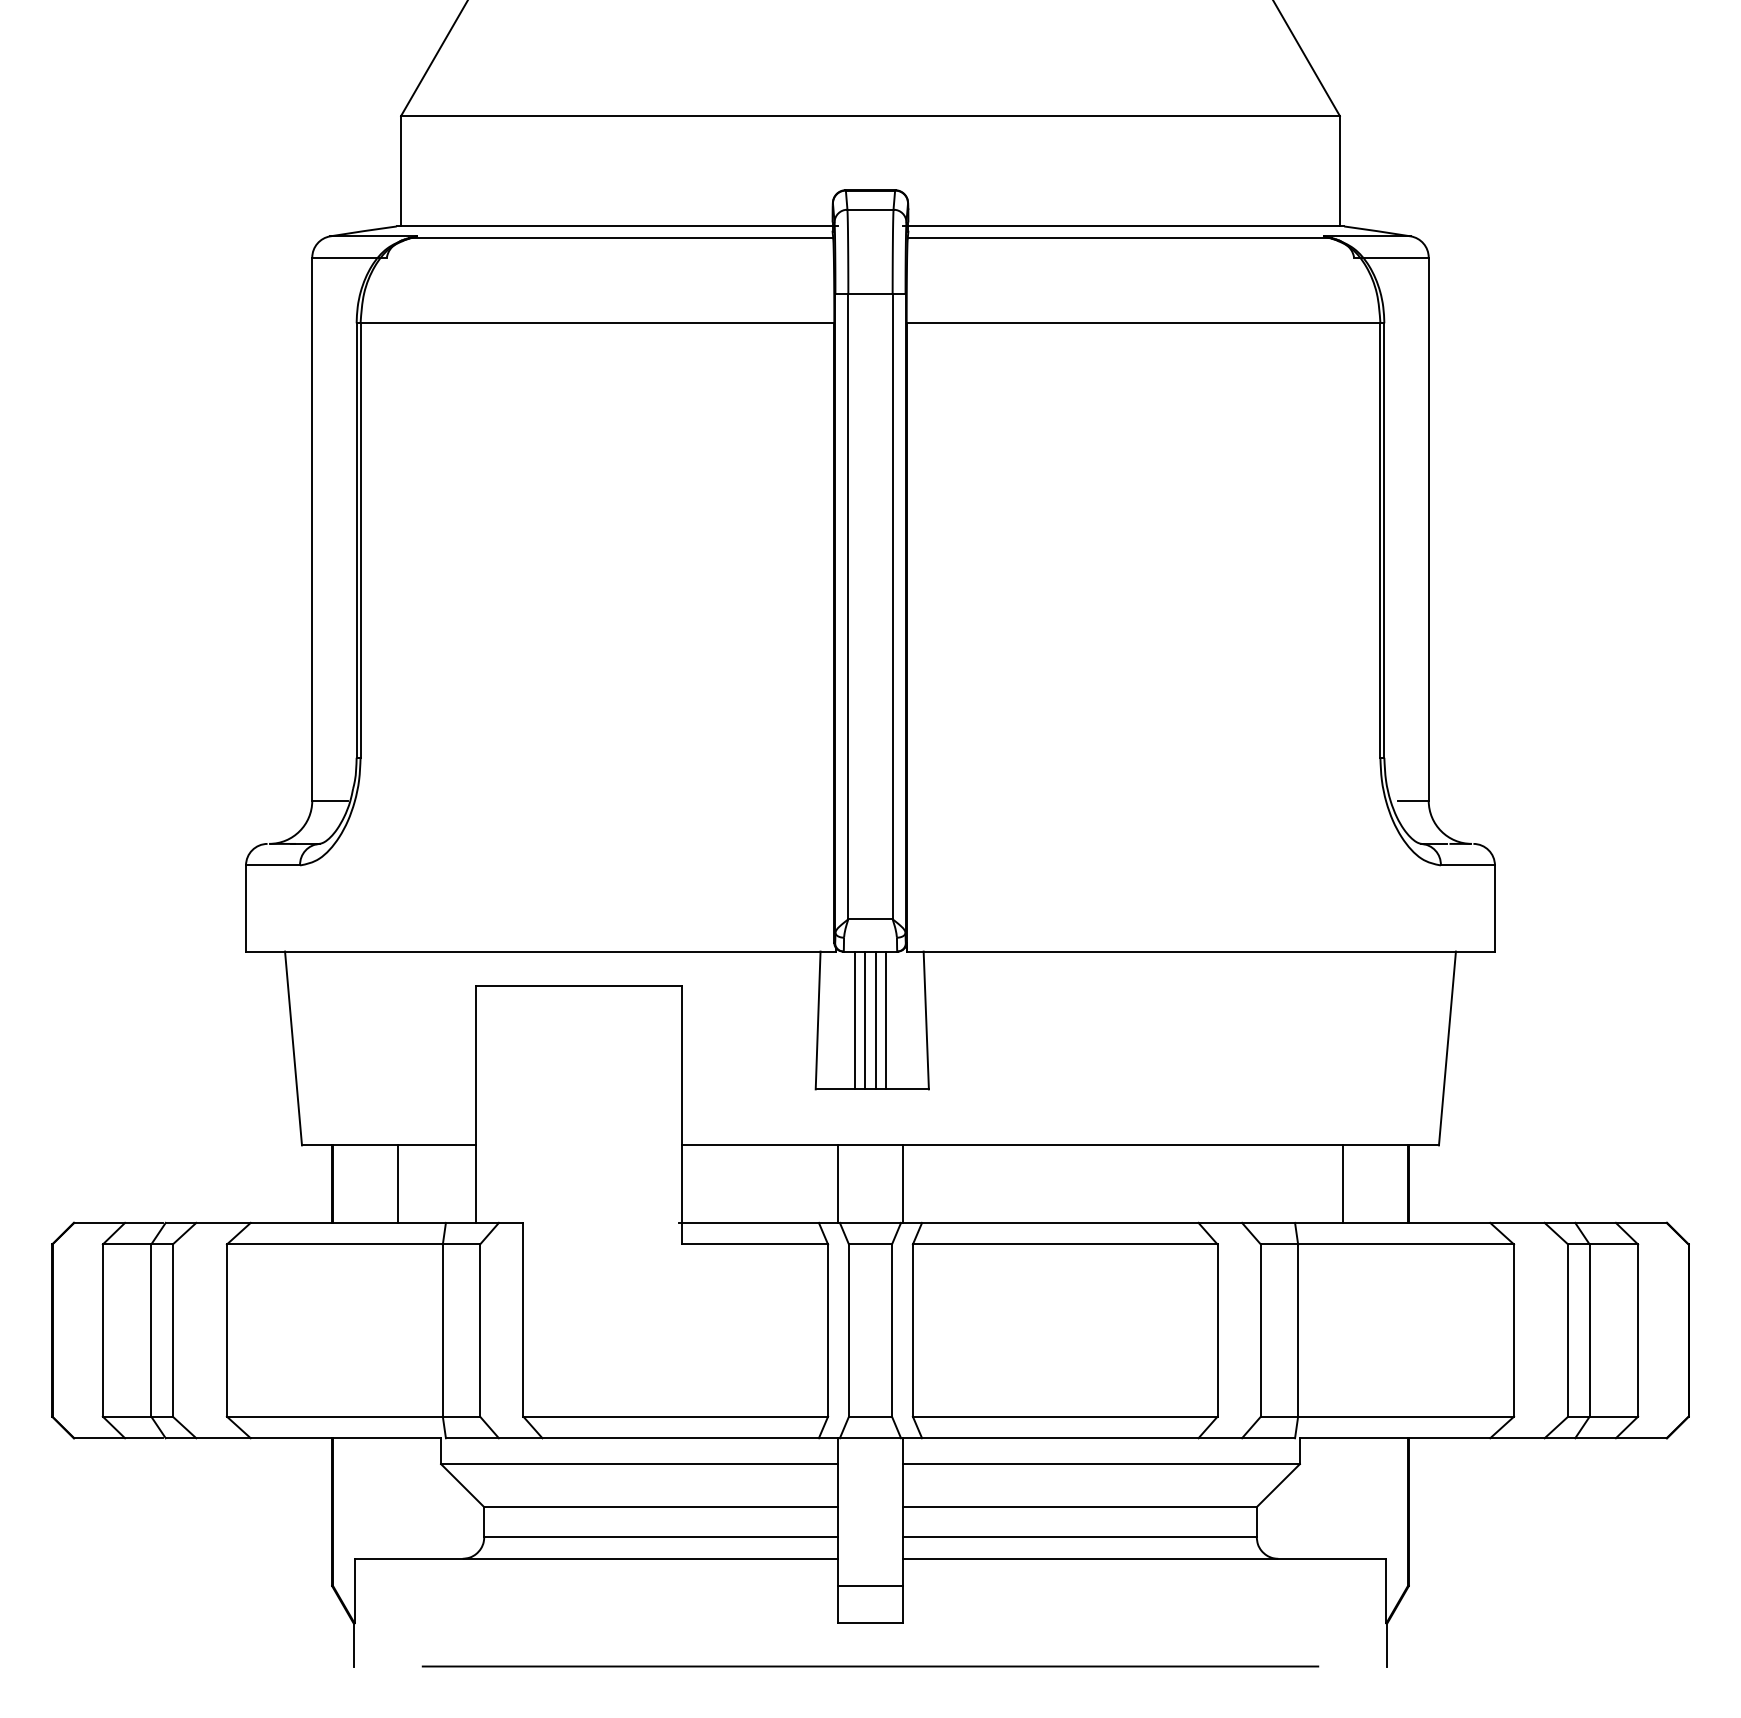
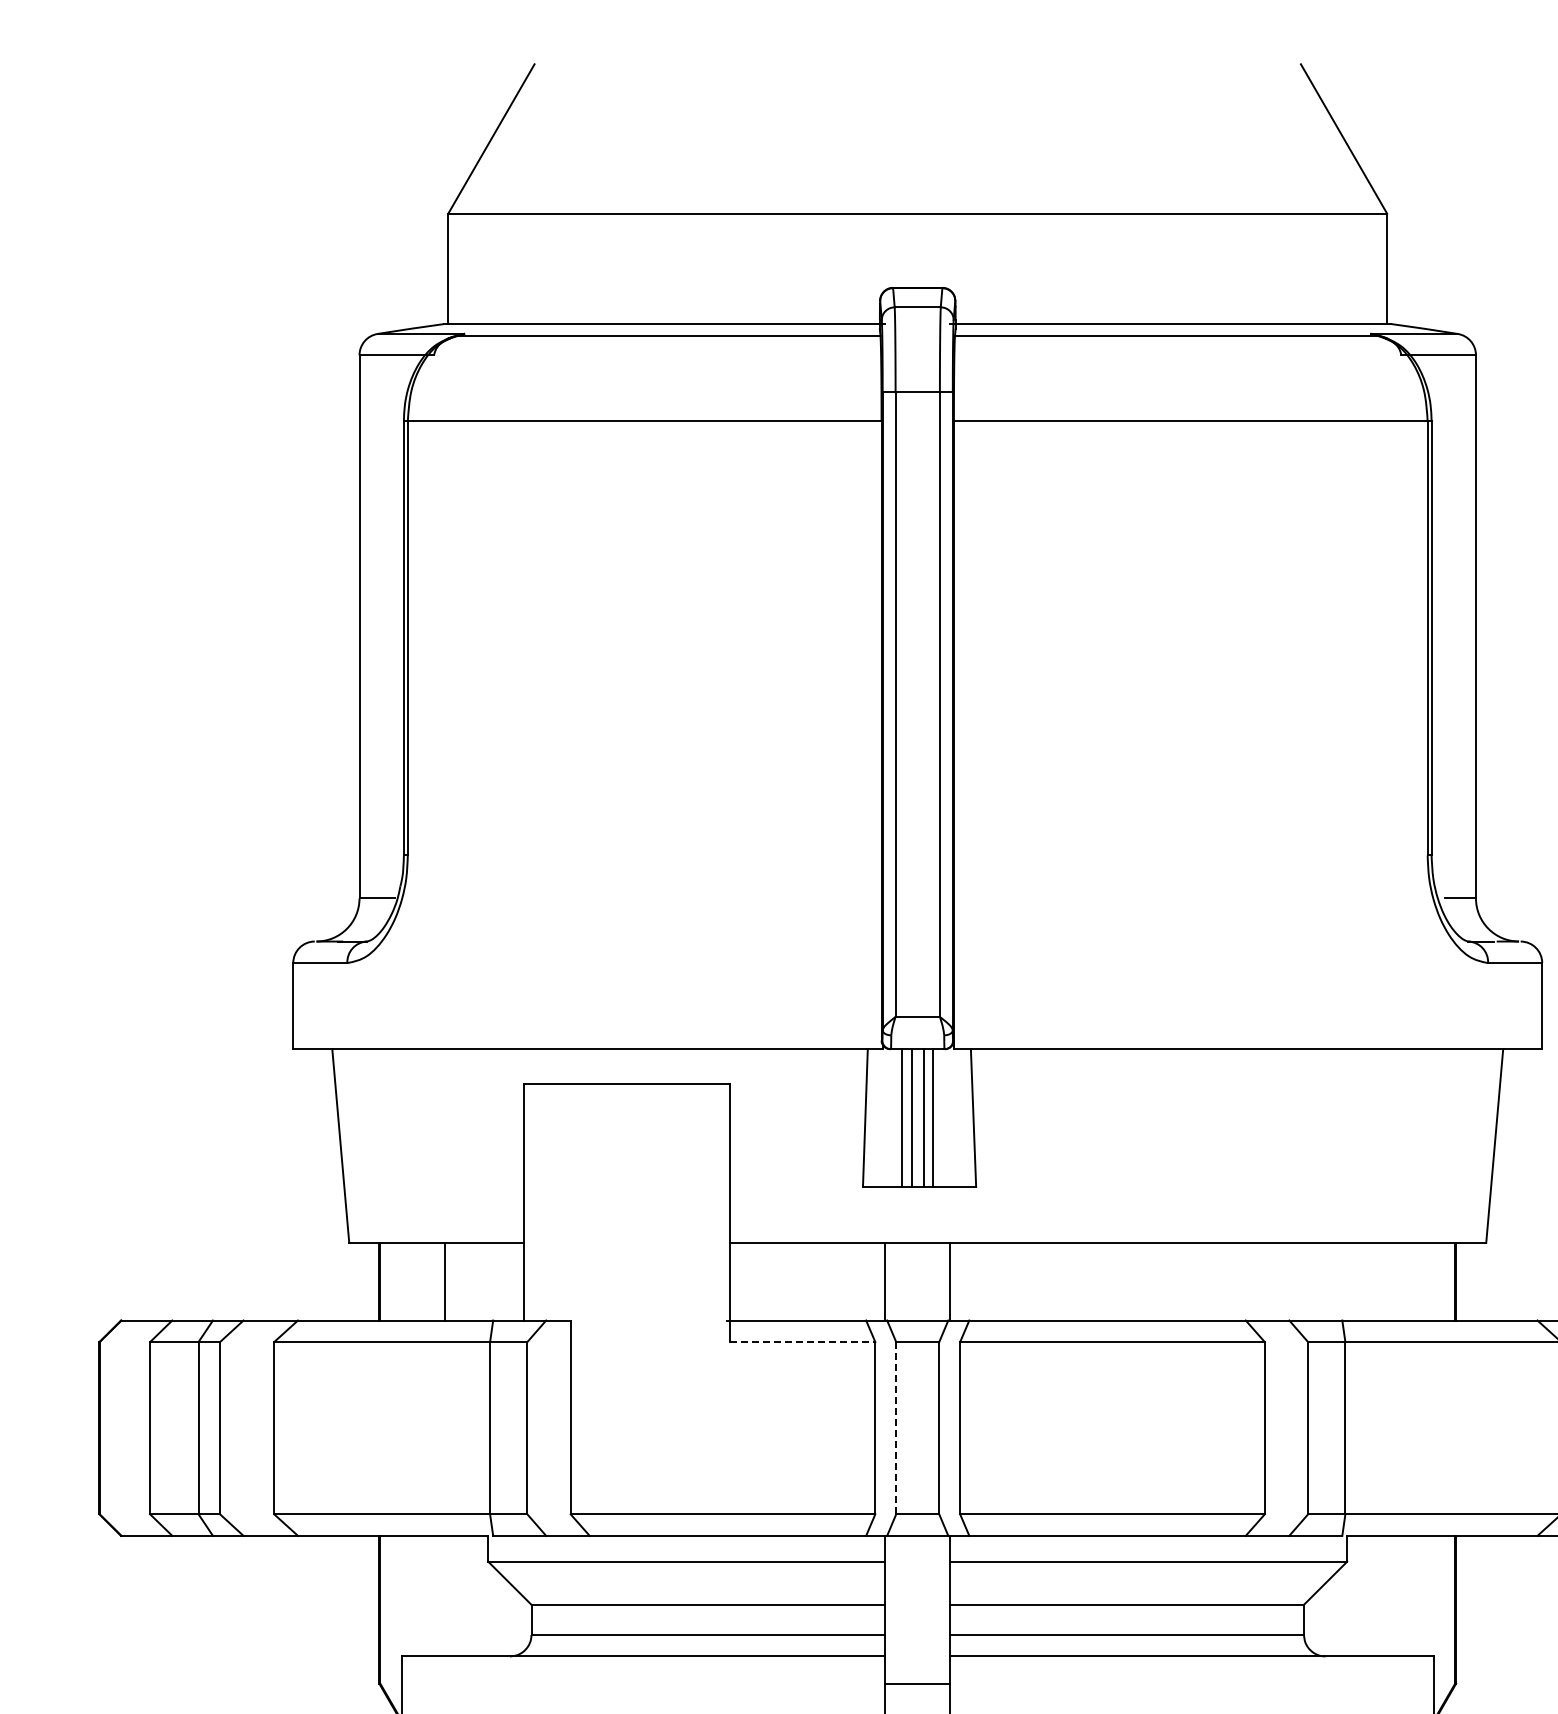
line: (1343, 1183) -> (1390, 1281), removed
line: (755, 1244) -> (802, 1342), solid -> dashed
line: (848, 1330) -> (895, 1428), solid -> dashed

